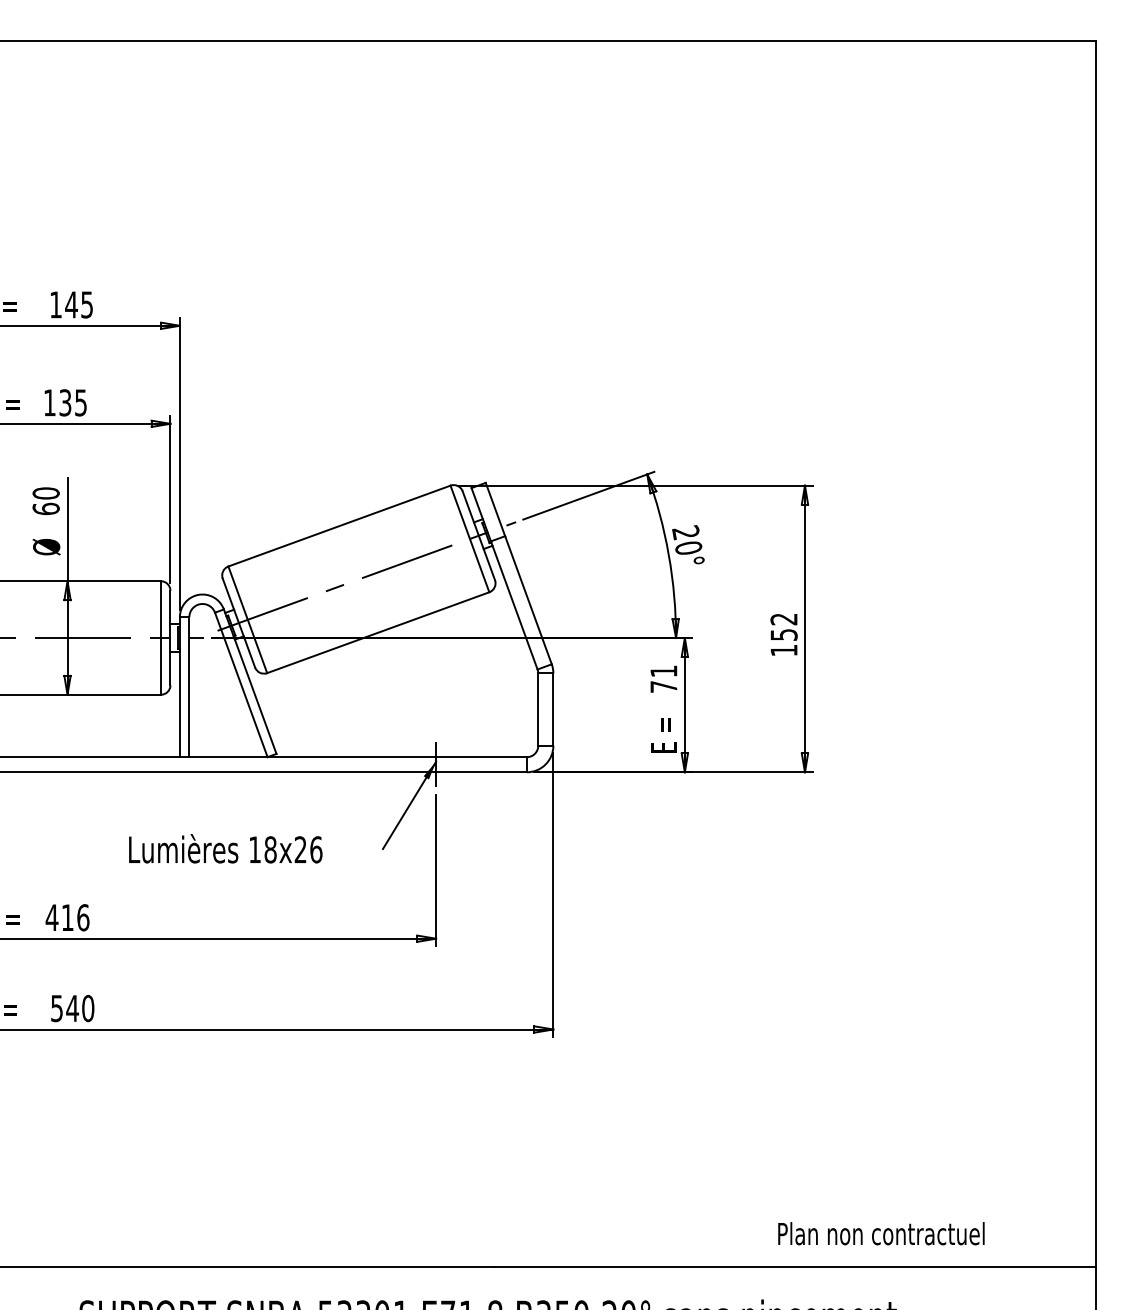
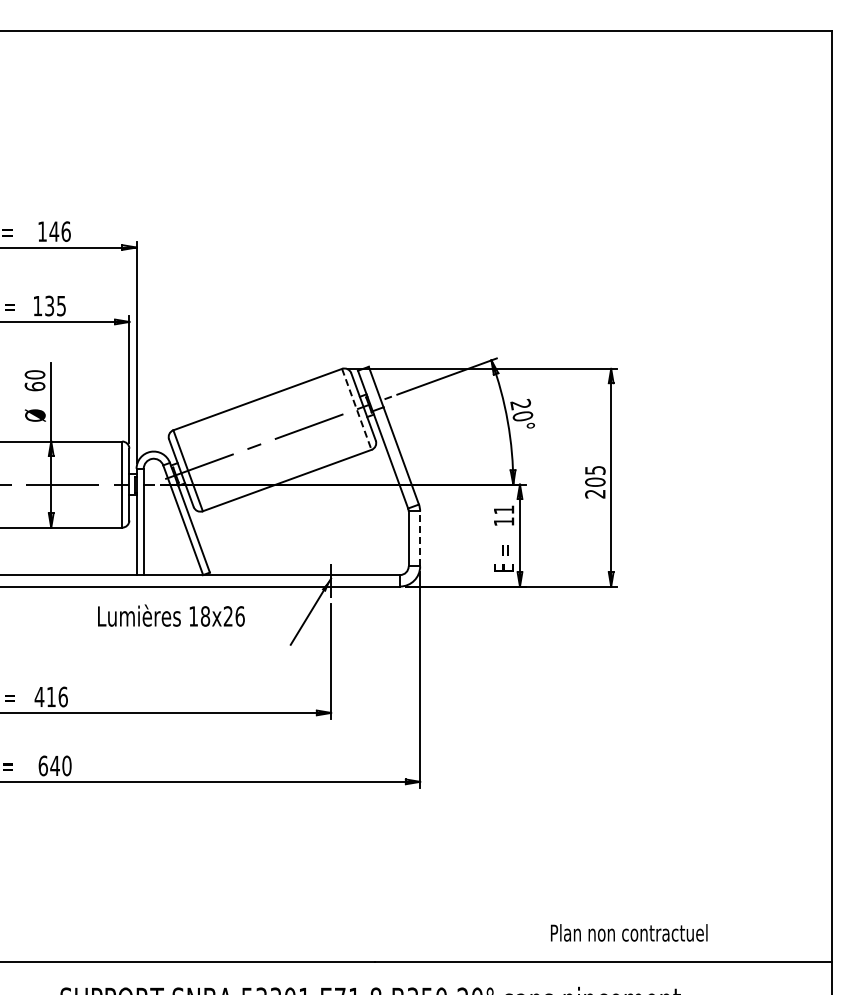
text: (86, 304) -> (65, 231), 145 -> 146
line: (469, 539) -> (356, 409), solid -> dashed
text: (784, 635) -> (595, 482), 152 -> 205
text: (664, 686) -> (504, 521), 71 -> 11
line: (553, 708) -> (420, 538), solid -> dashed
text: (225, 848) -> (171, 615), moved
text: (56, 1007) -> (42, 765), 540 -> 640
text: (881, 1233) -> (629, 932), moved

